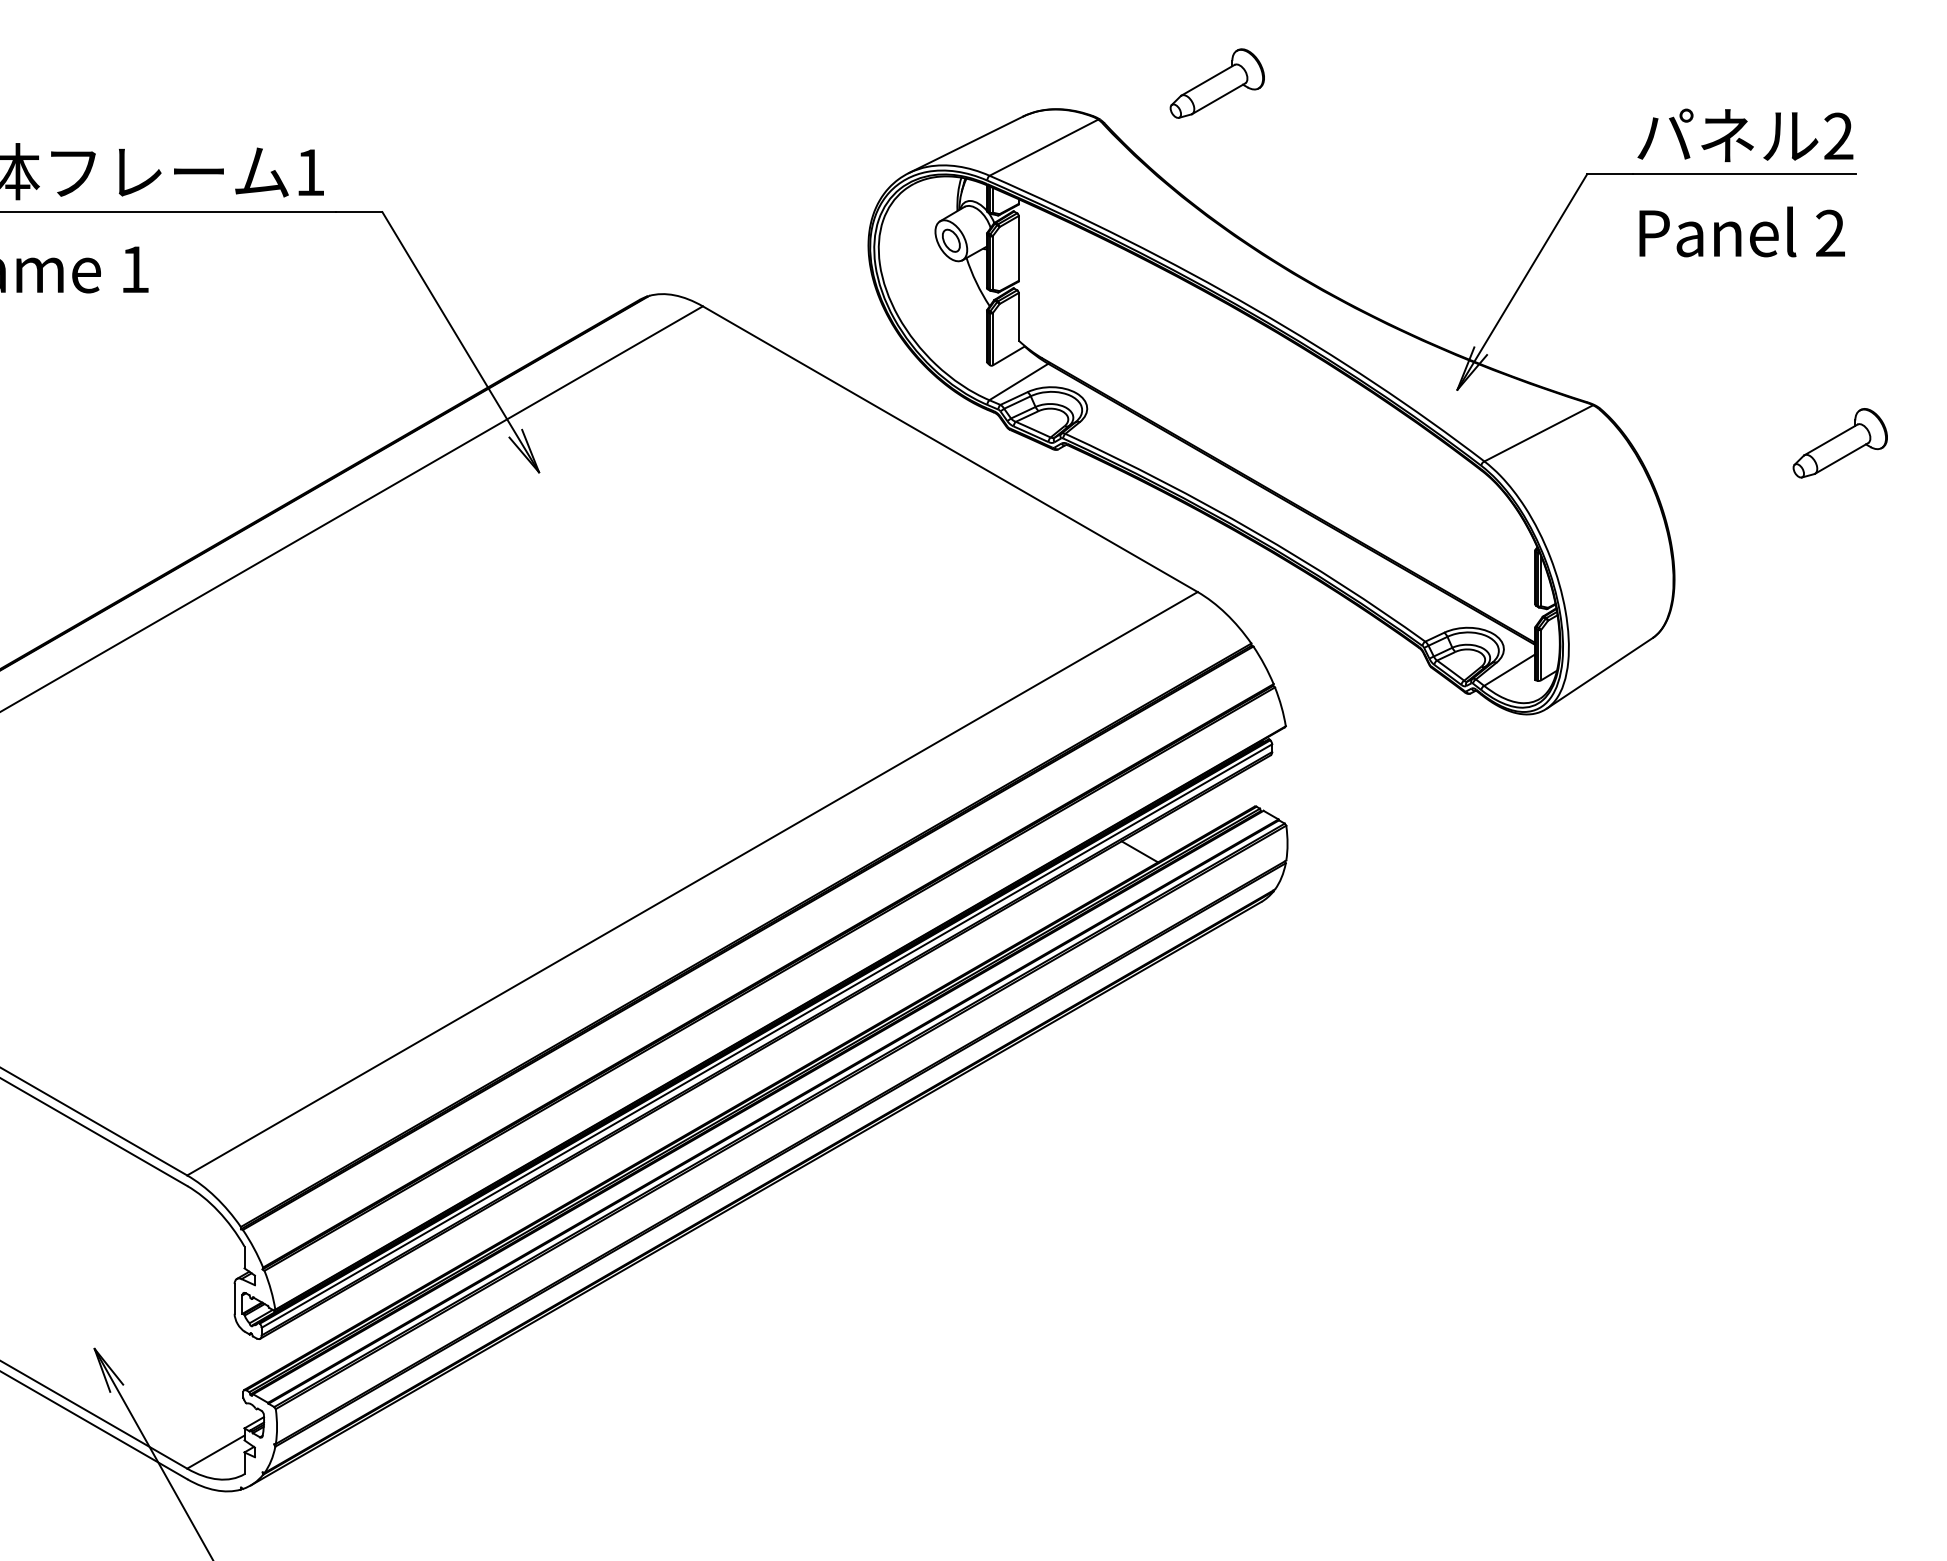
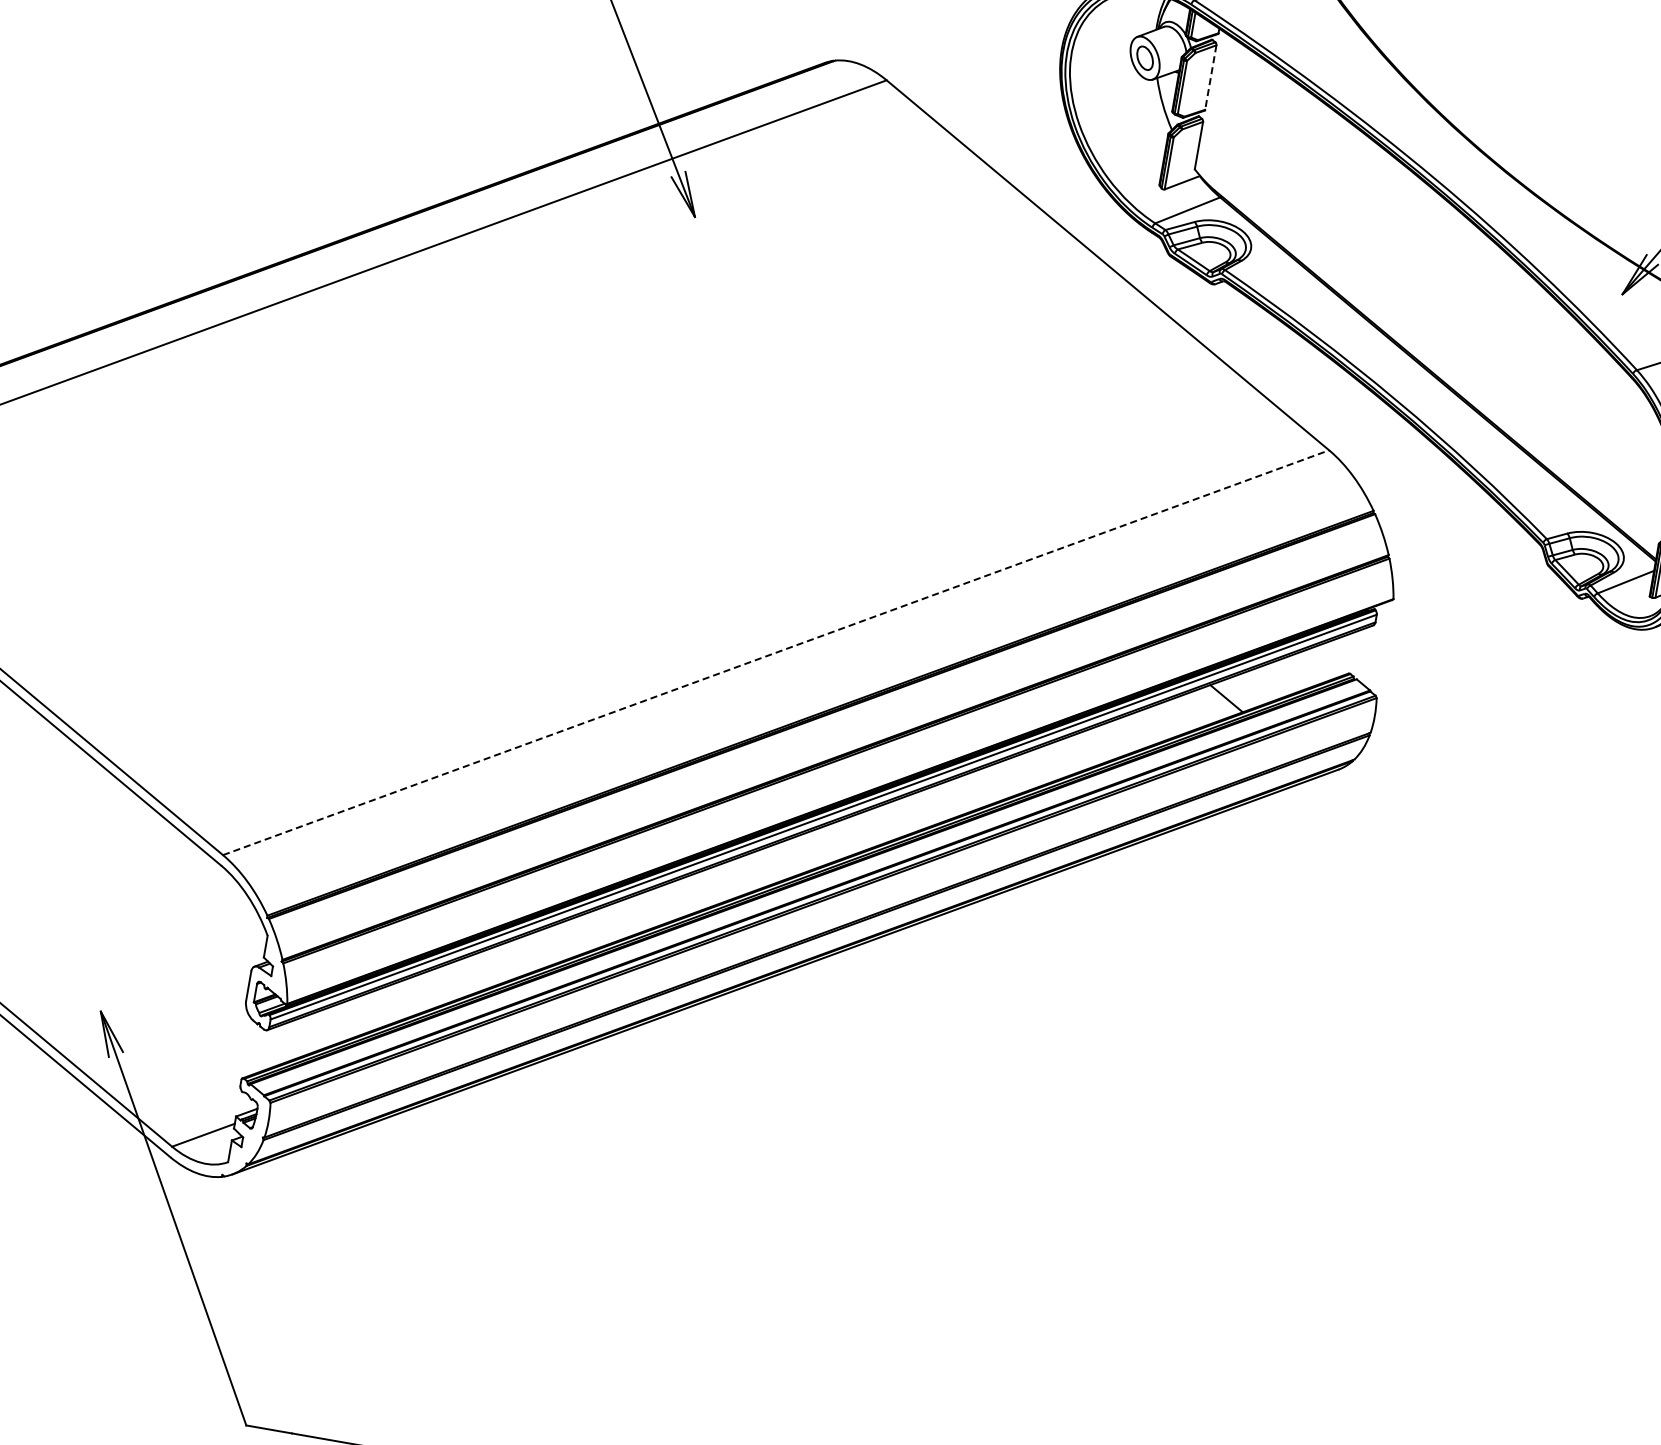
line: (1018, 248) -> (1210, 77), solid -> dashed
line: (692, 883) -> (776, 652), solid -> dashed

